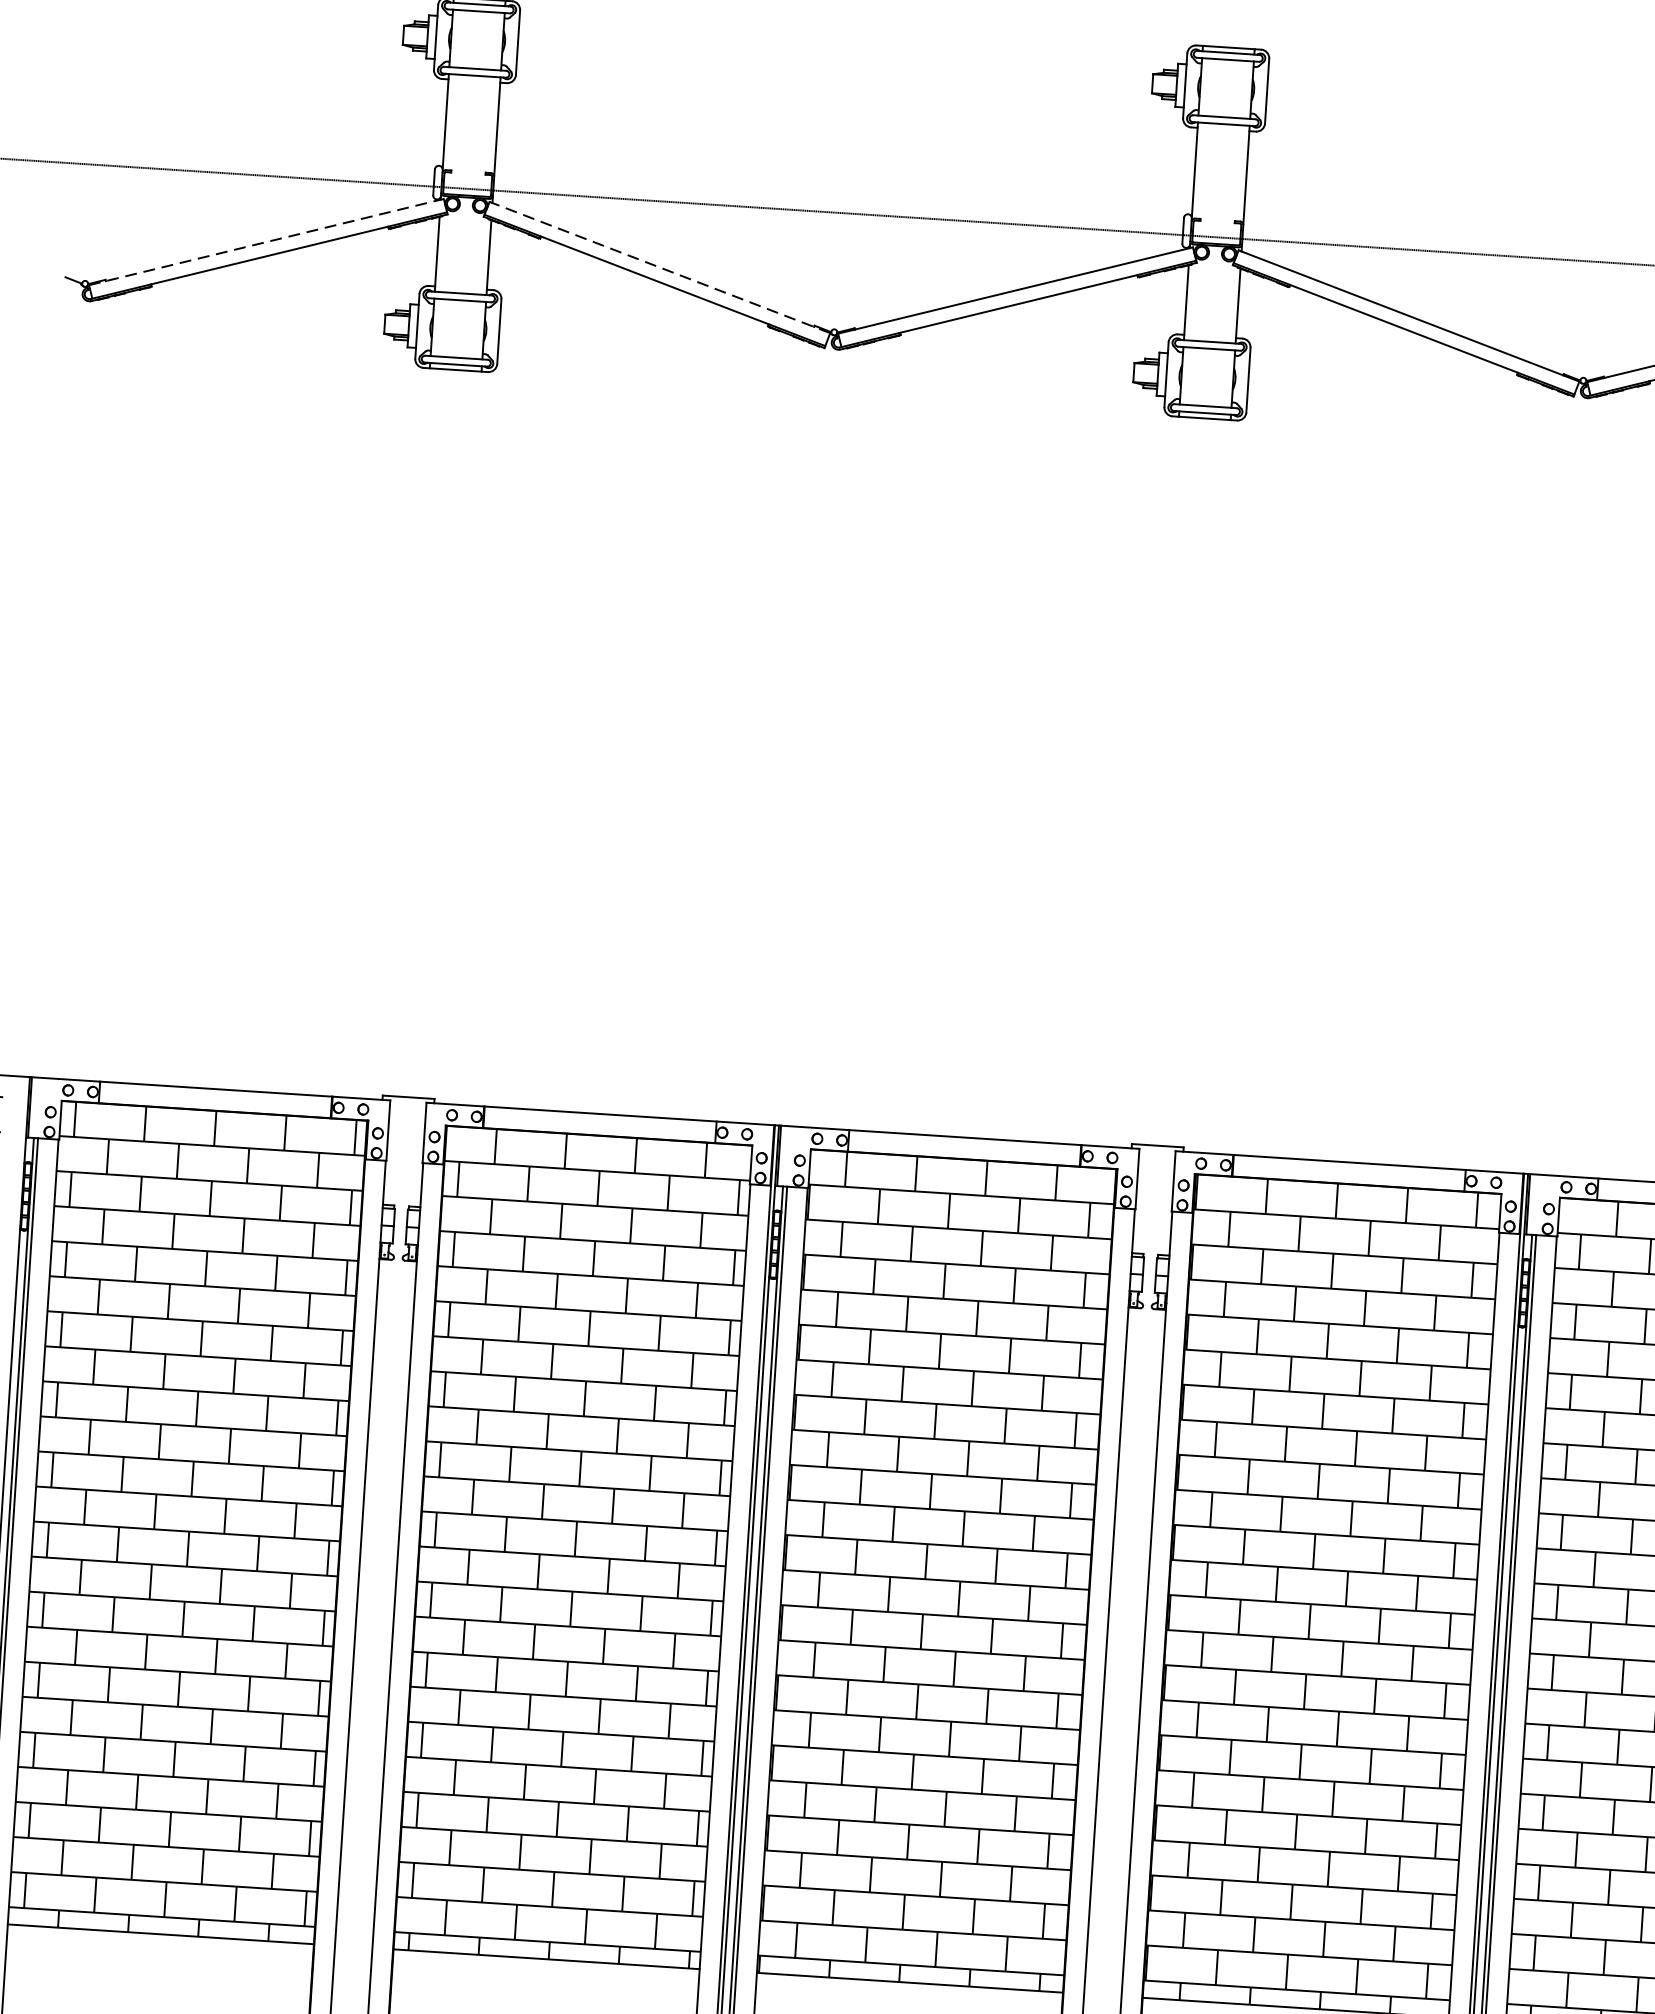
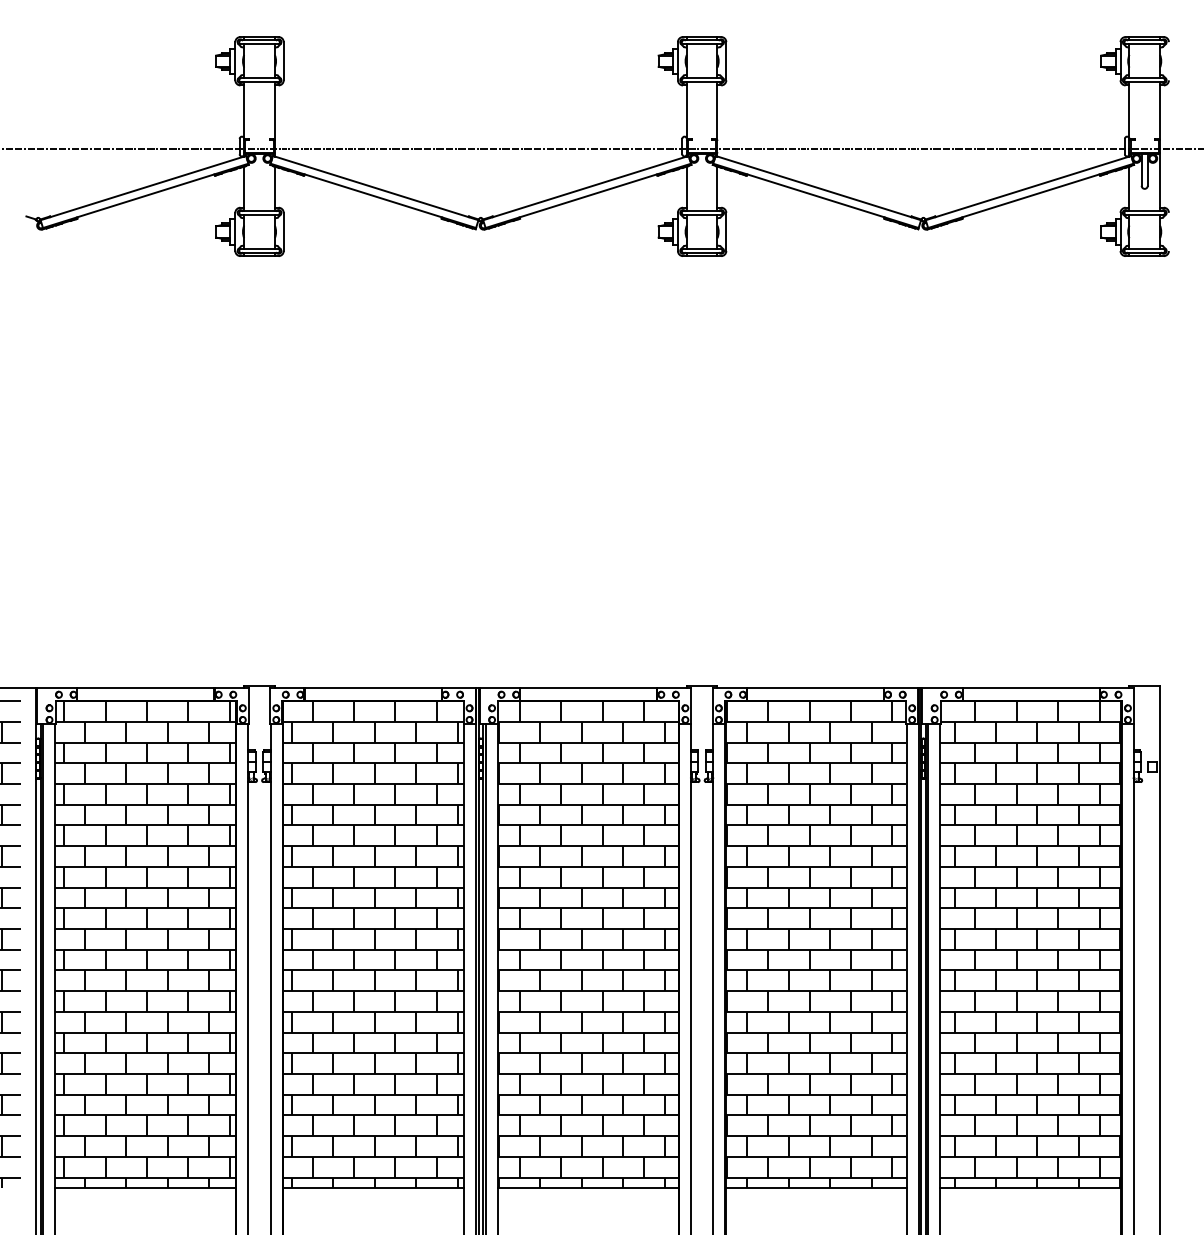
line: (266, 242) -> (143, 188), dashed -> solid
line: (659, 268) -> (375, 188), dashed -> solid

